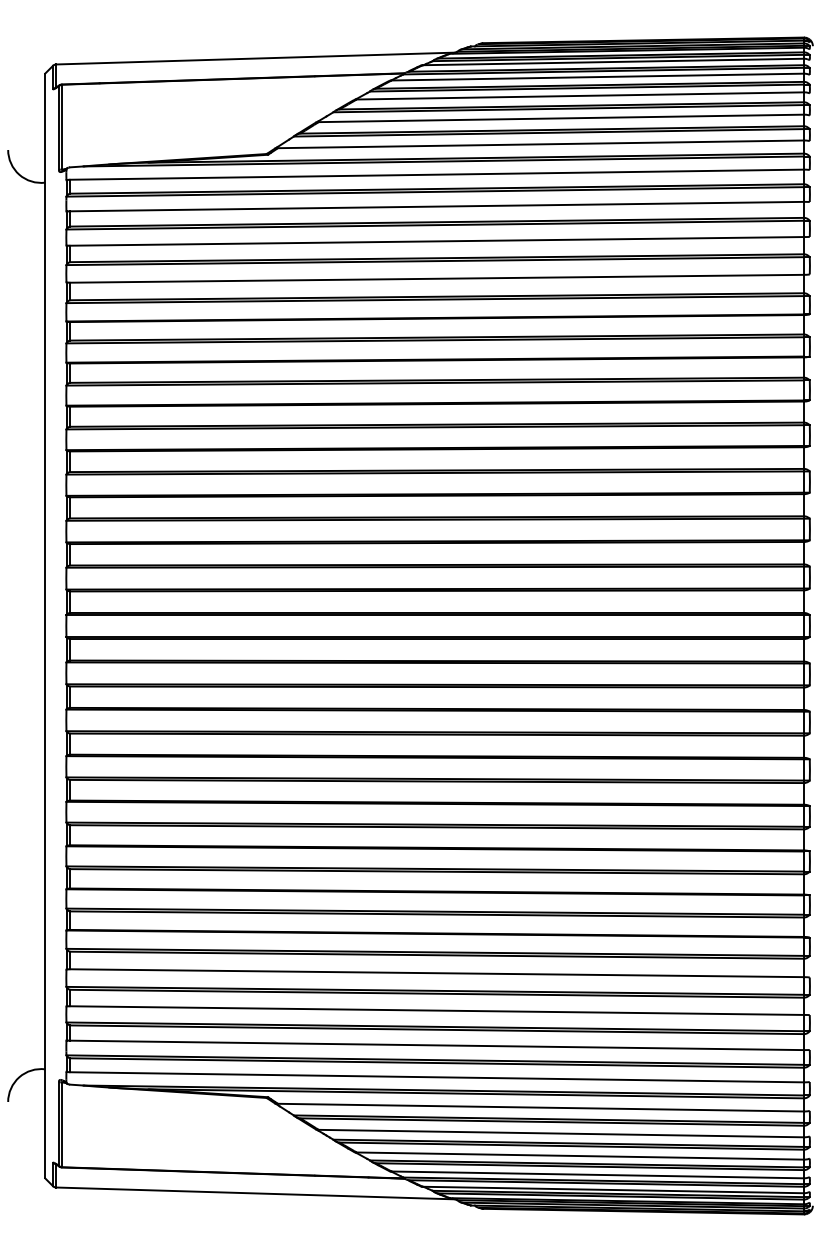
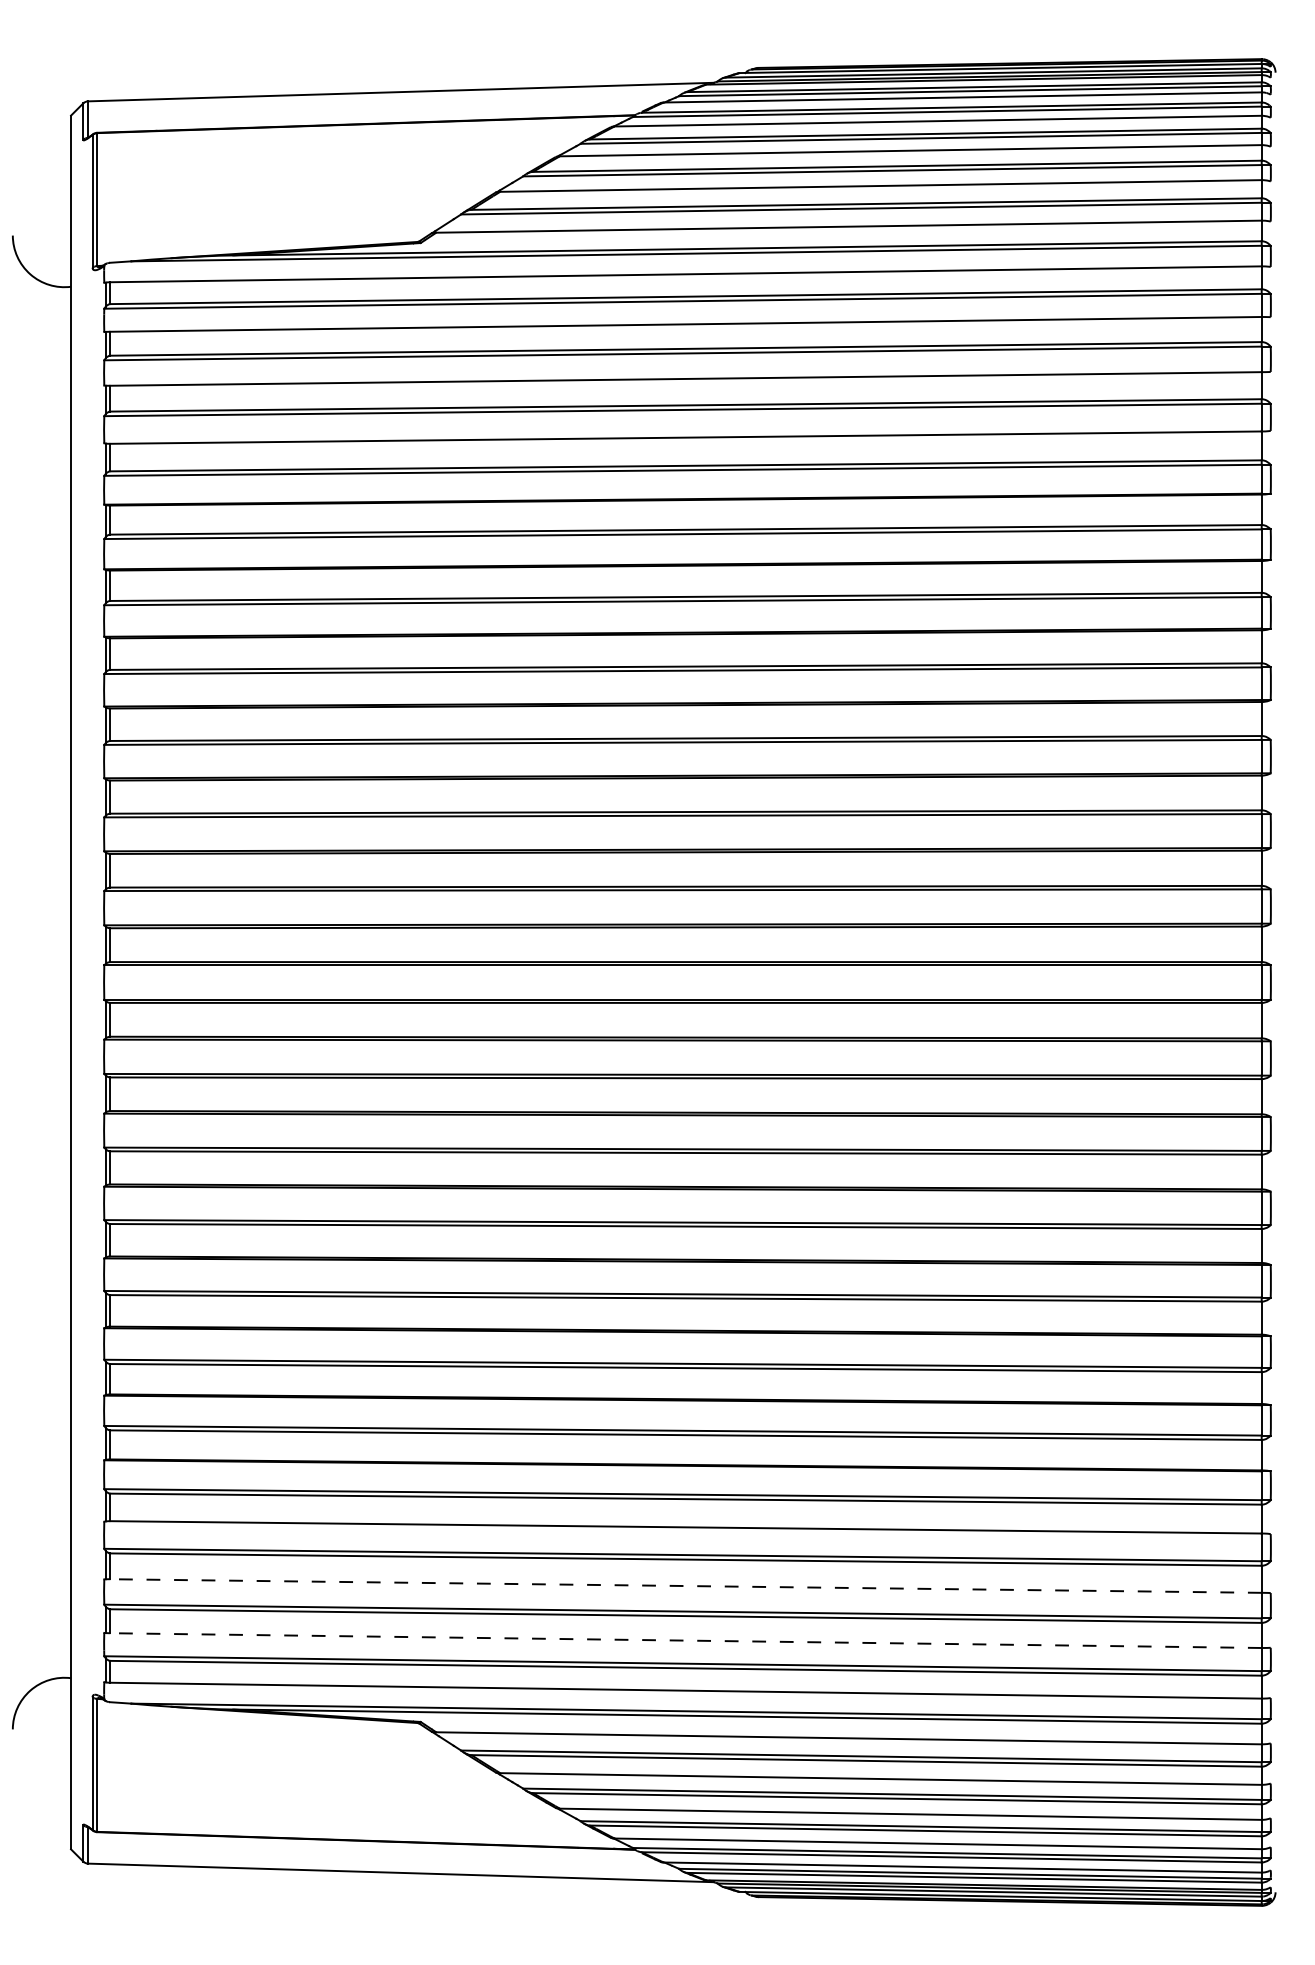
line: (437, 1010) -> (686, 1585), solid -> dashed
line: (437, 1045) -> (686, 1640), solid -> dashed

